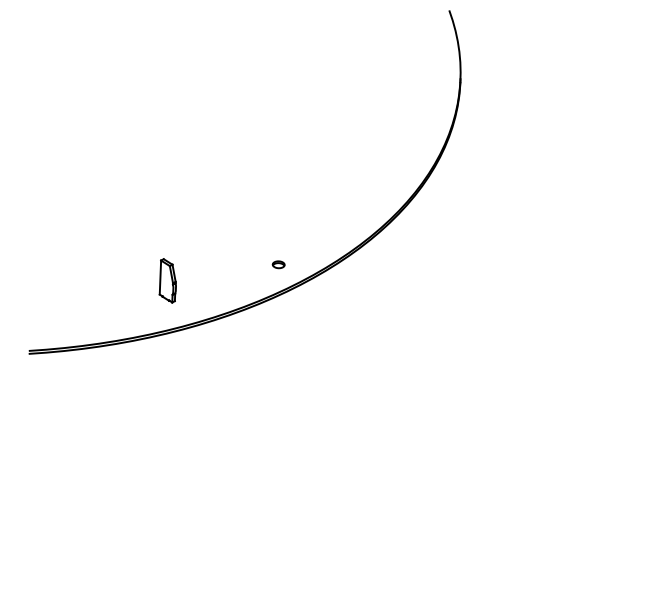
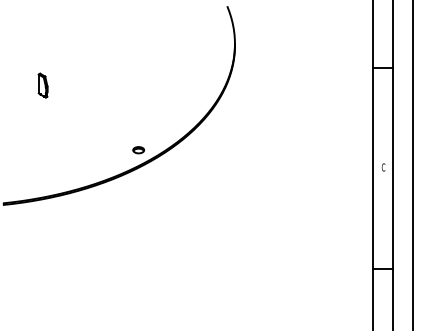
part: (278, 265) -> (138, 150), size x1.67
part: (166, 280) -> (42, 85), moved

